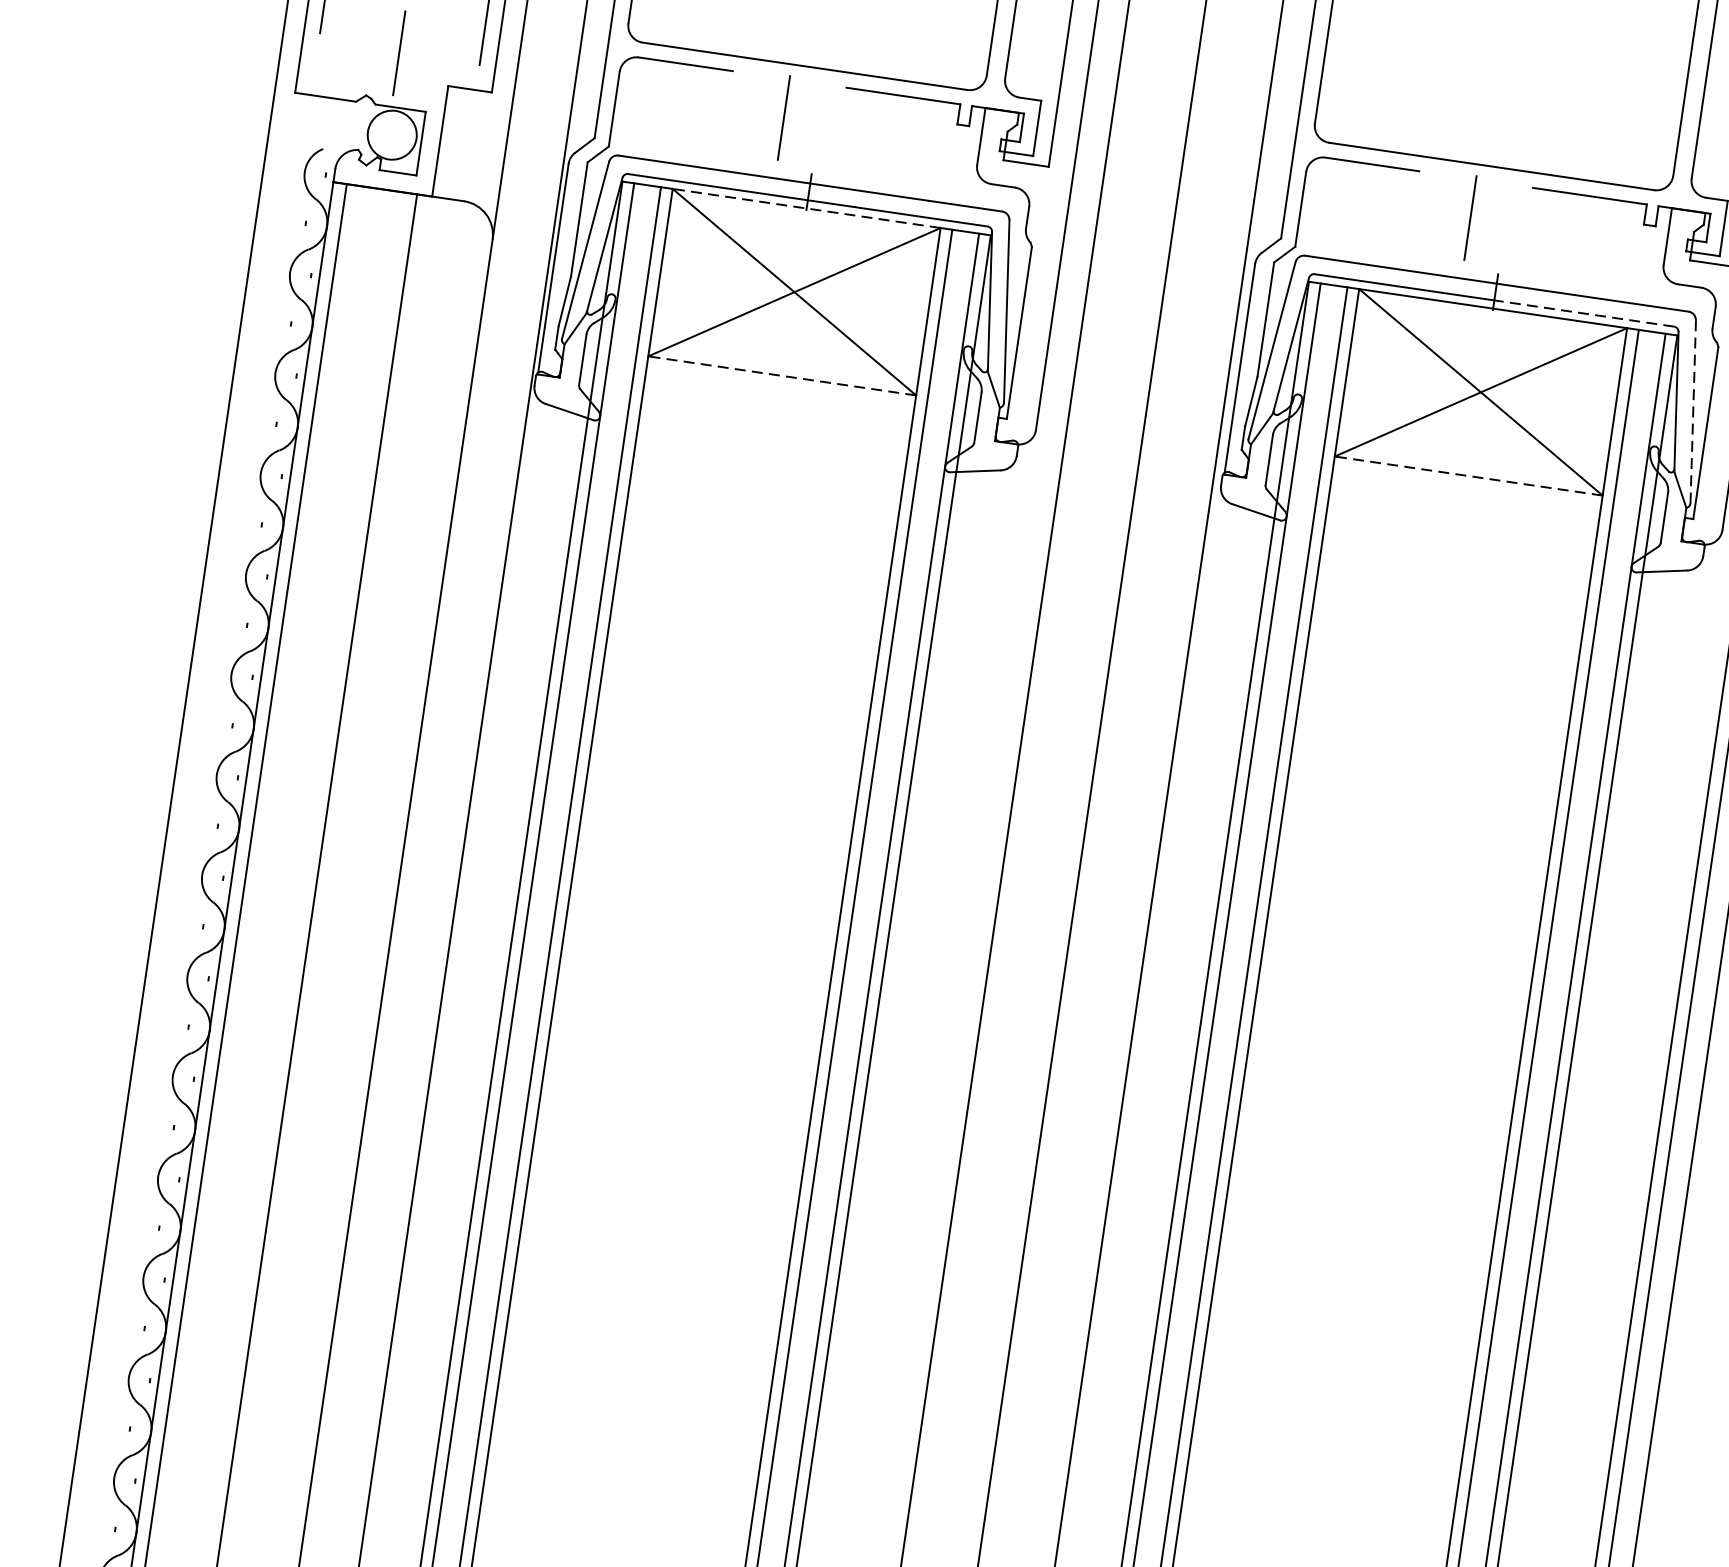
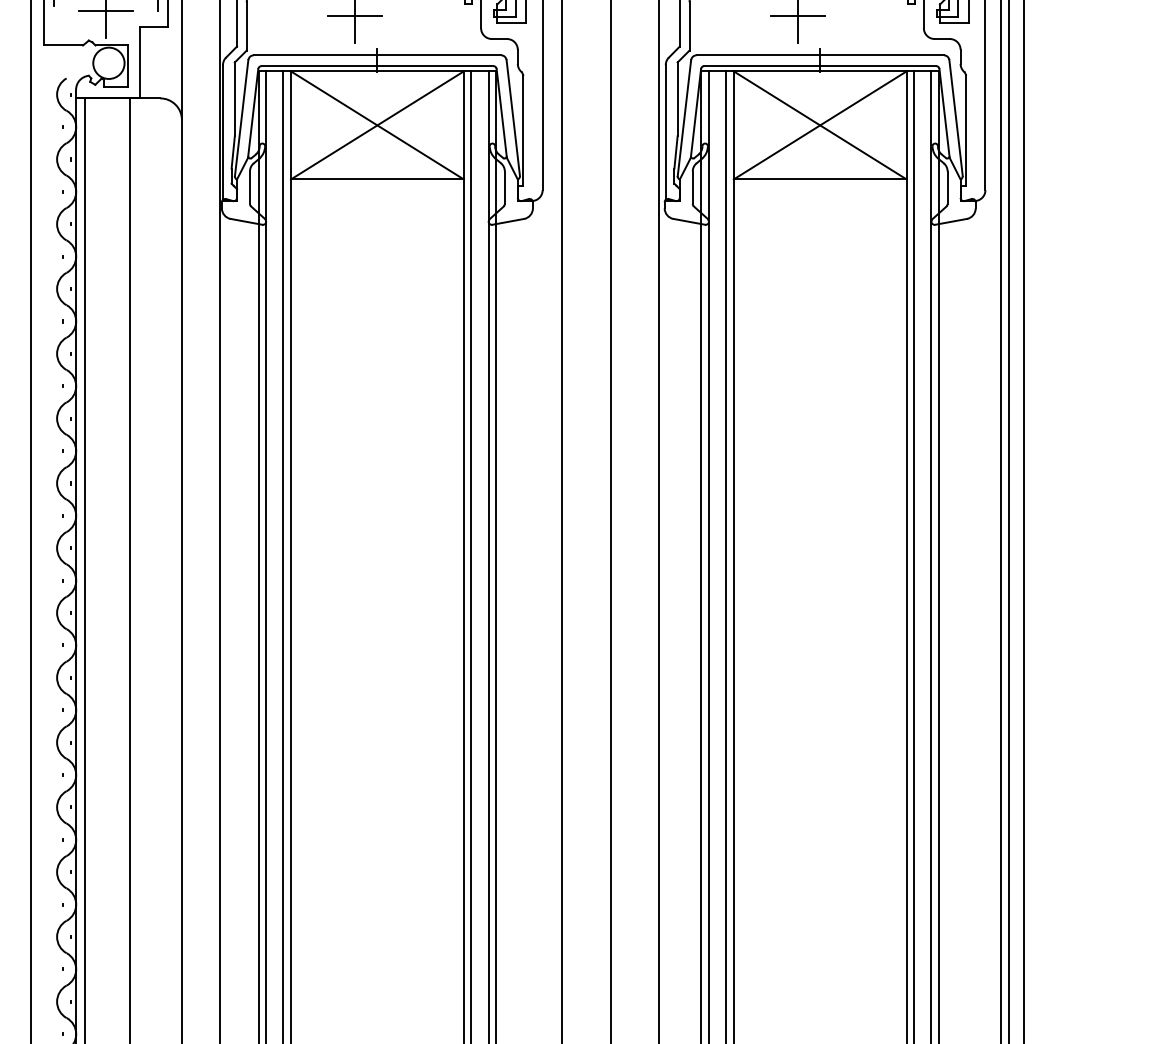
line: (398, 52) -> (105, 10), added
line: (783, 118) -> (354, 16), added
line: (805, 208) -> (376, 71), dashed -> solid
line: (1470, 218) -> (797, 16), added
line: (1584, 314) -> (878, 66), dashed -> solid
line: (780, 375) -> (376, 179), dashed -> solid
line: (1693, 412) -> (956, 118), dashed -> solid
line: (1467, 476) -> (819, 179), dashed -> solid

